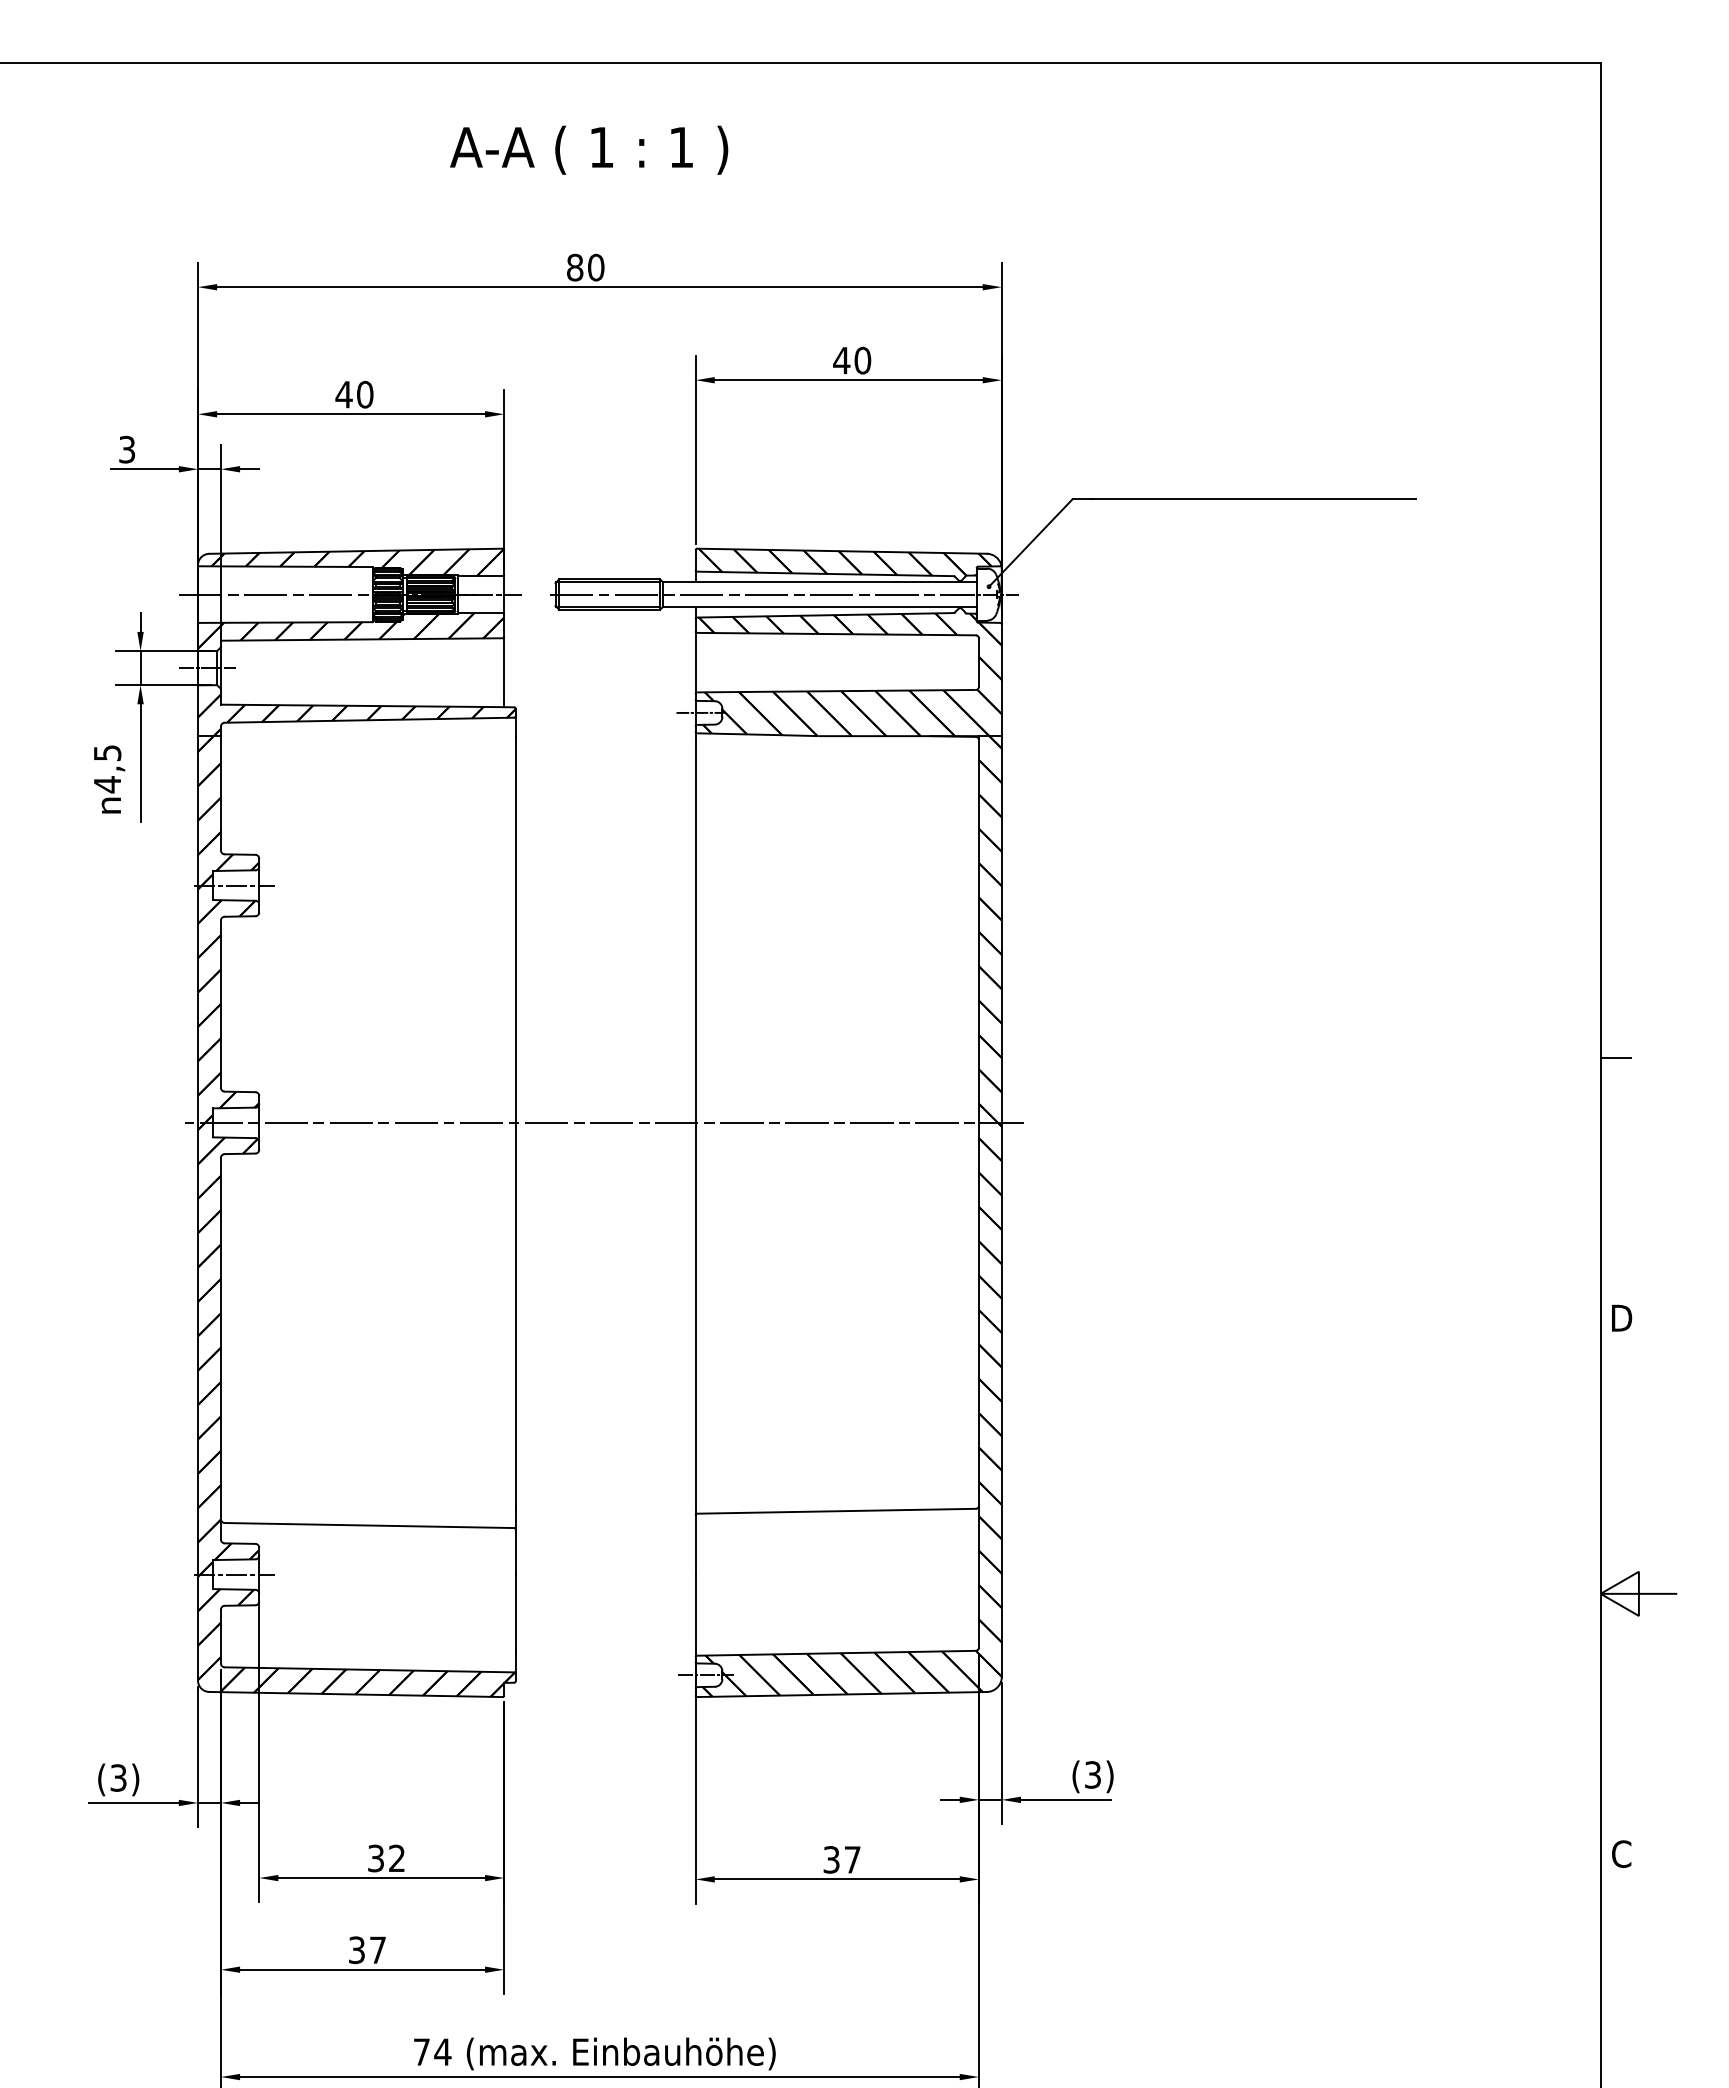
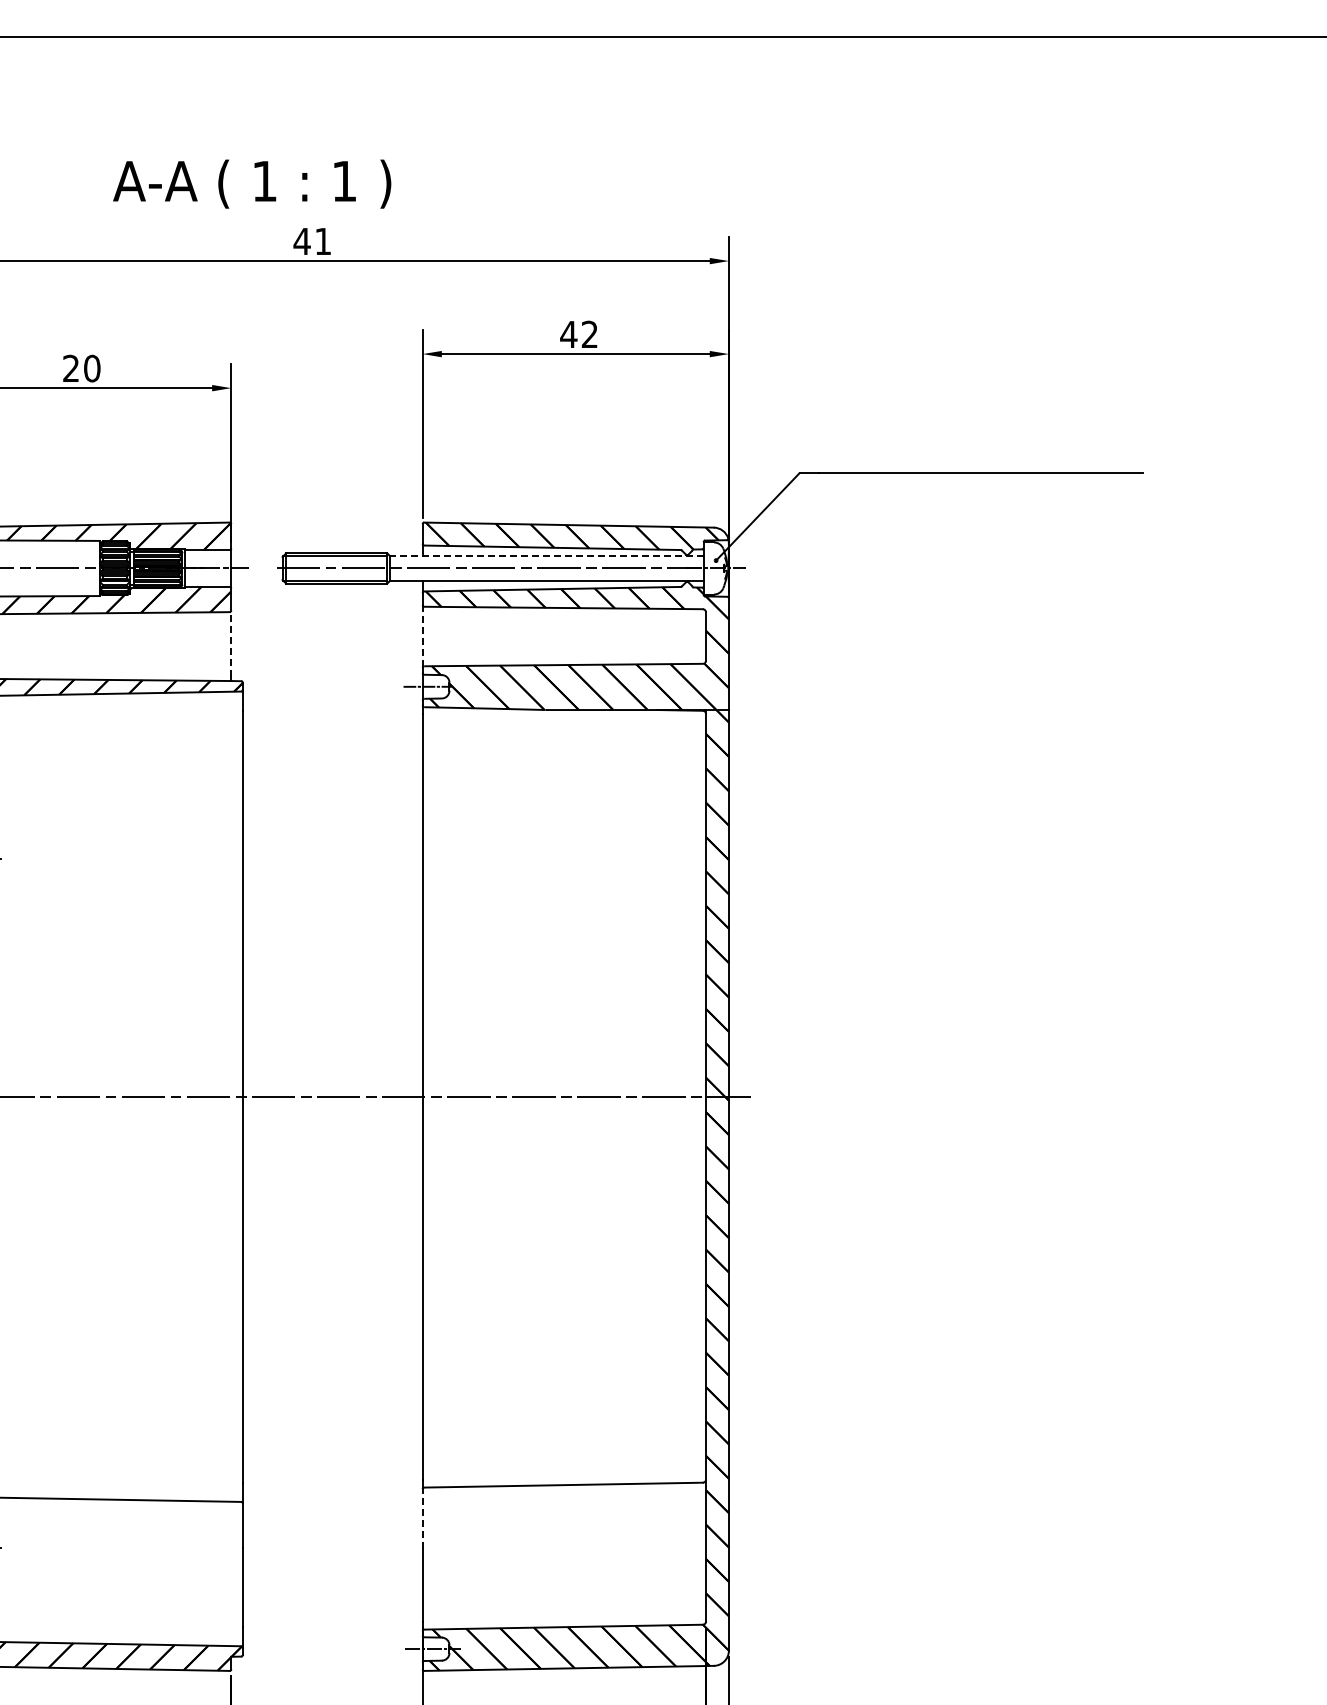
text: (589, 149) -> (252, 183), moved
text: (585, 267) -> (312, 241), 80 -> 41
text: (862, 360) -> (589, 334), 40 -> 42
text: (343, 394) -> (70, 368), 40 -> 20
line: (819, 581) -> (546, 555), solid -> dashed
line: (695, 663) -> (422, 637), solid -> dashed
line: (504, 669) -> (231, 643), solid -> dashed
line: (695, 1545) -> (422, 1519), solid -> dashed

